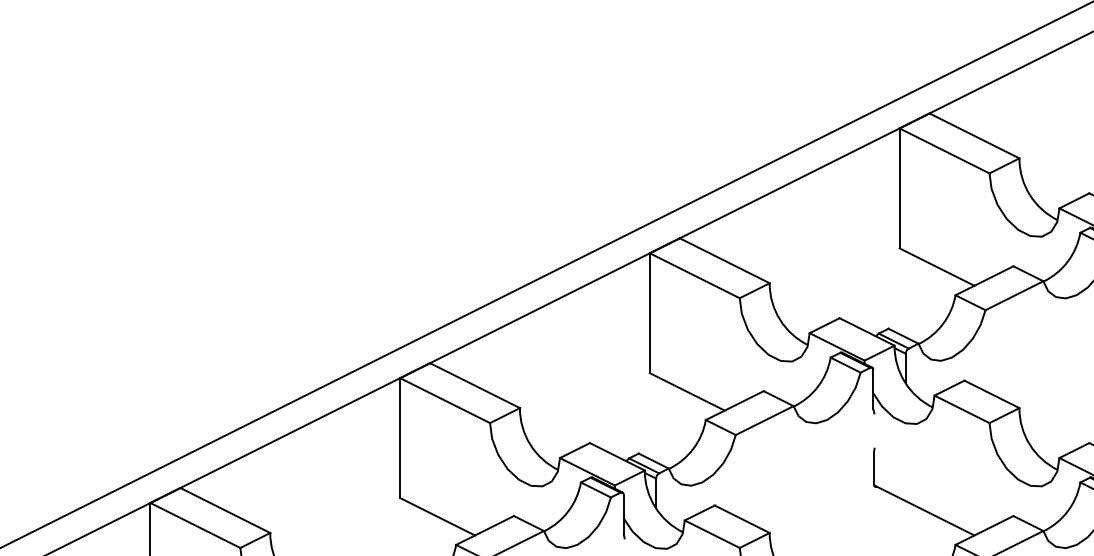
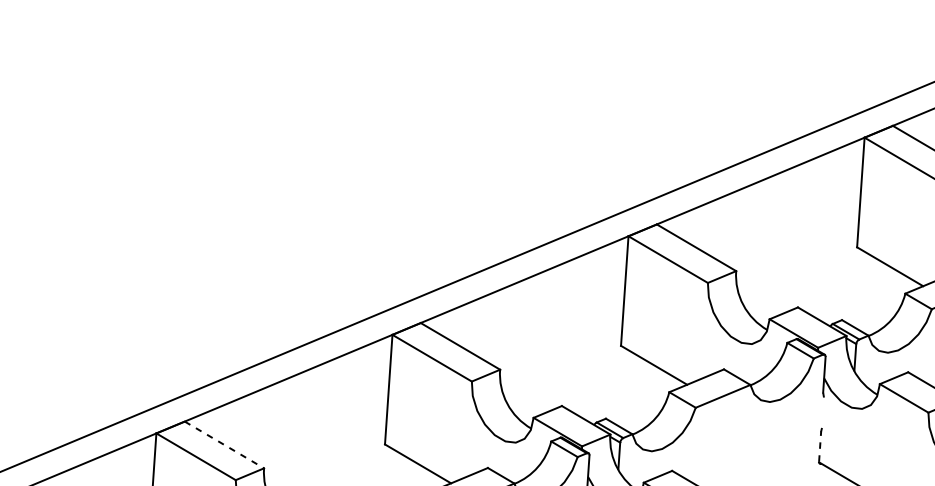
line: (874, 468) -> (820, 447), solid -> dashed
line: (225, 510) -> (224, 444), solid -> dashed

